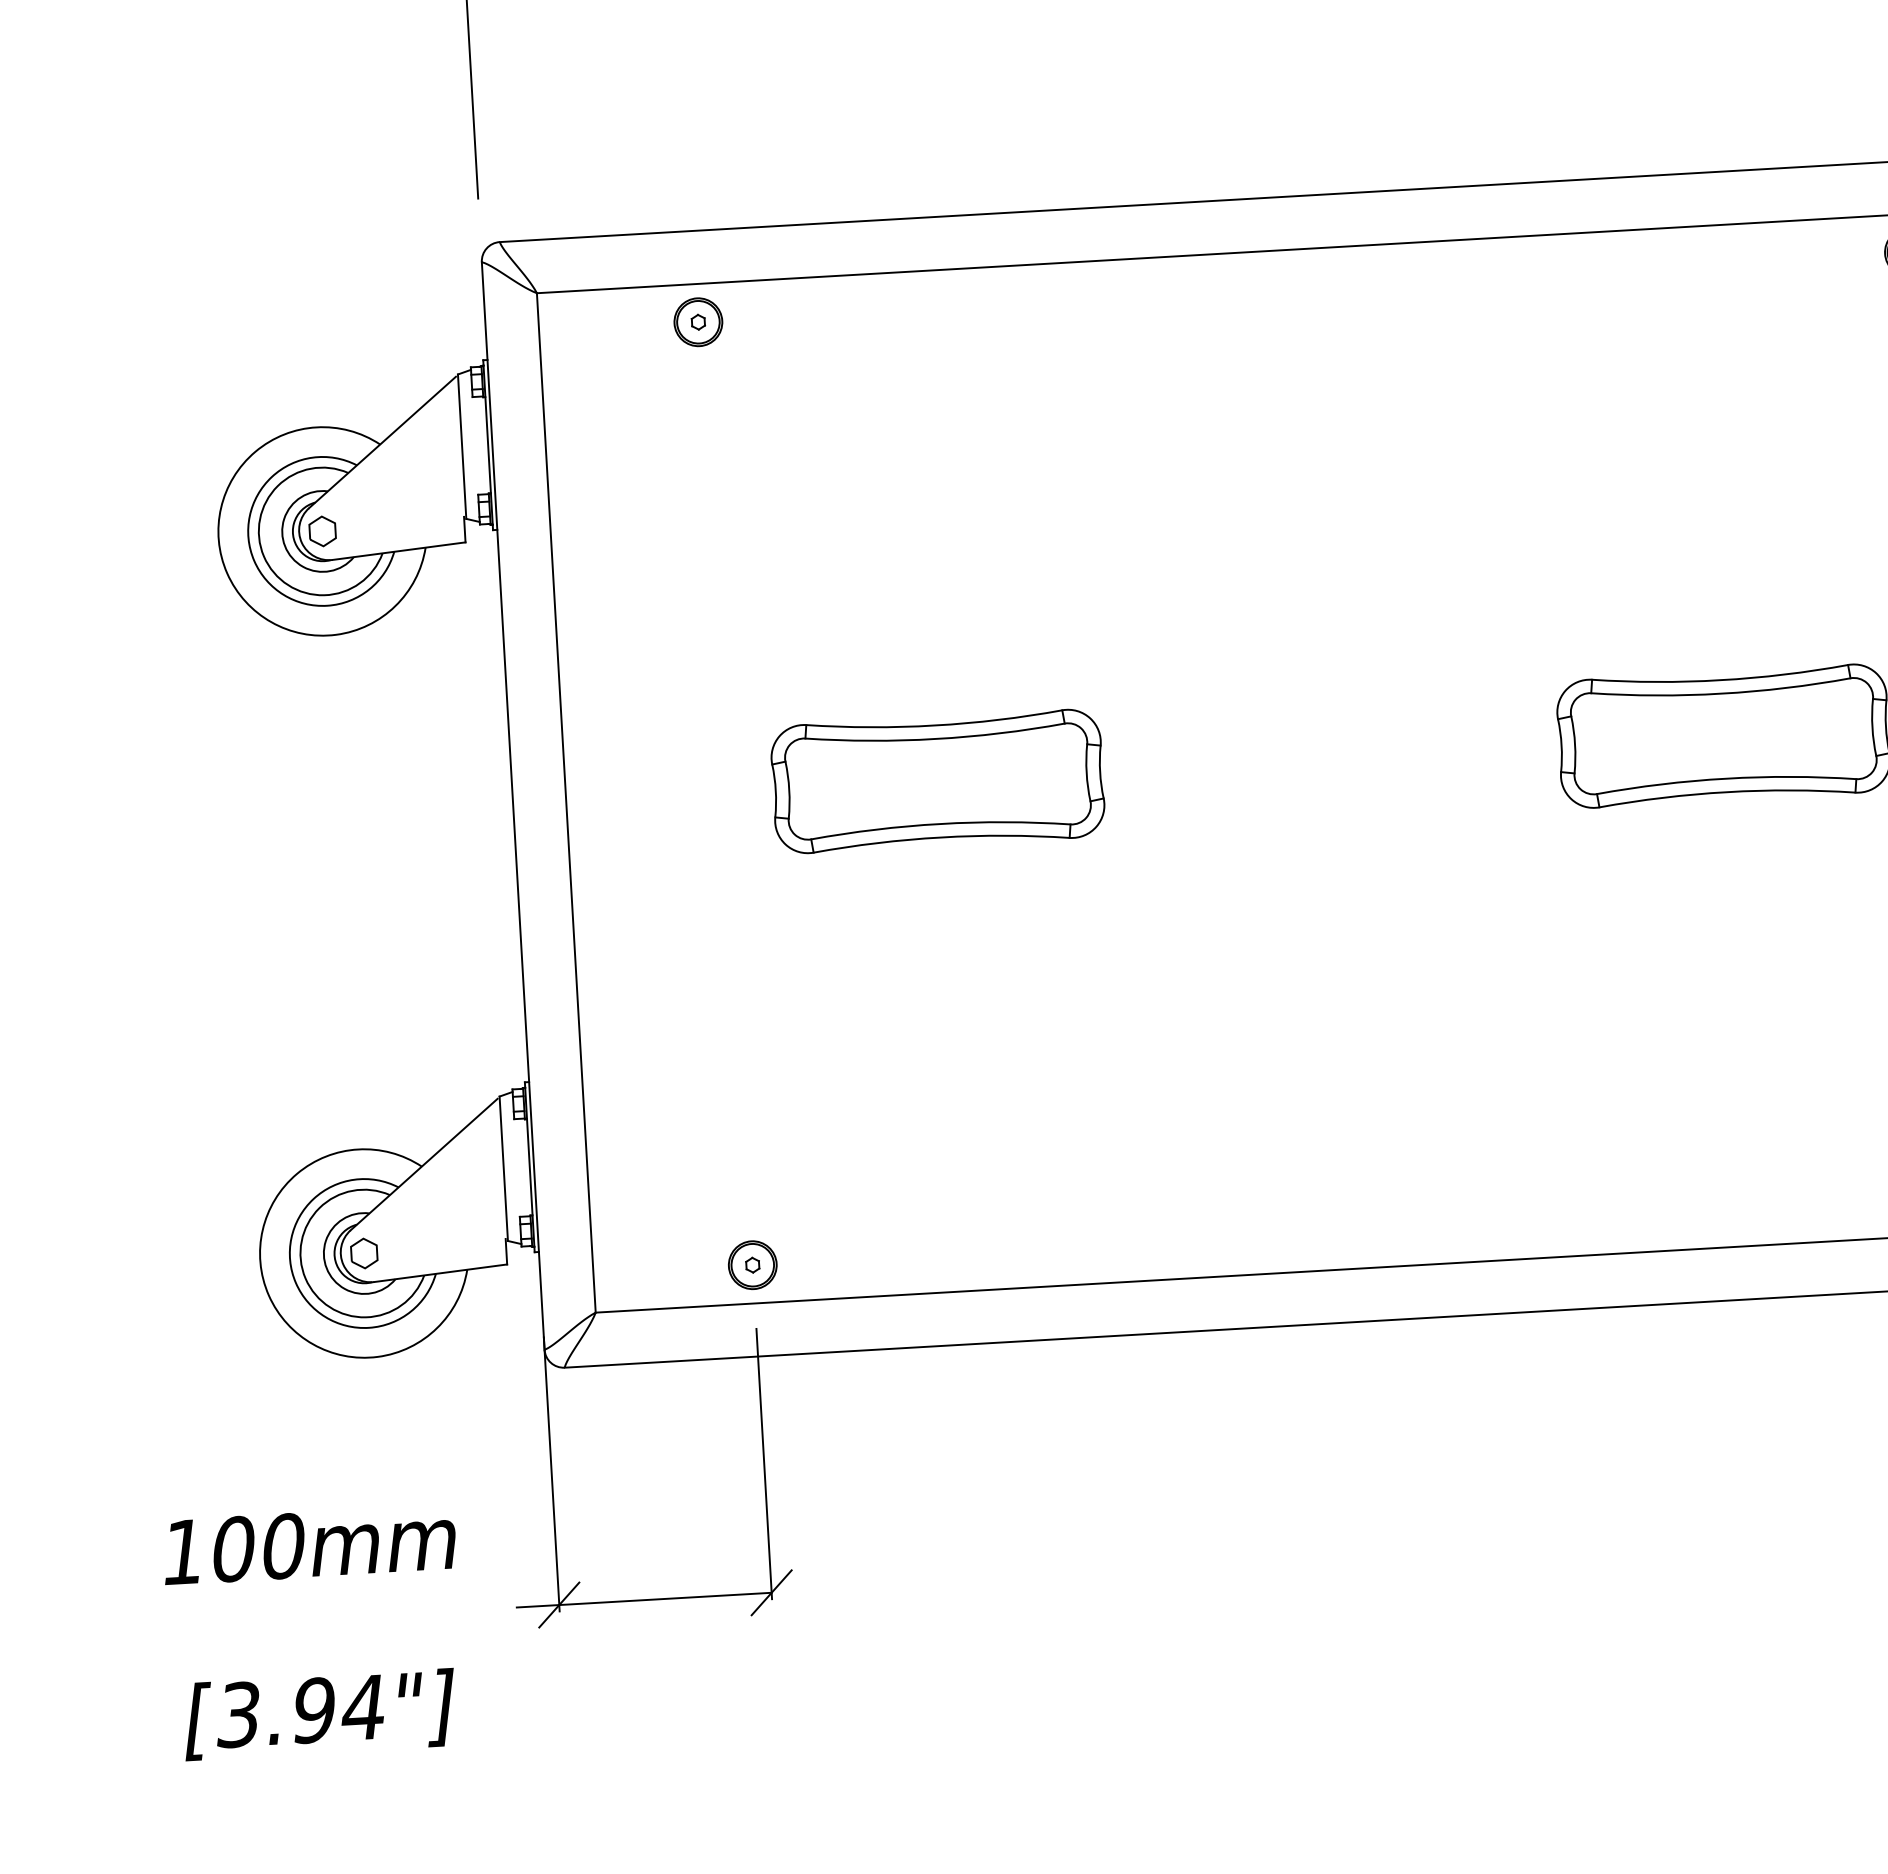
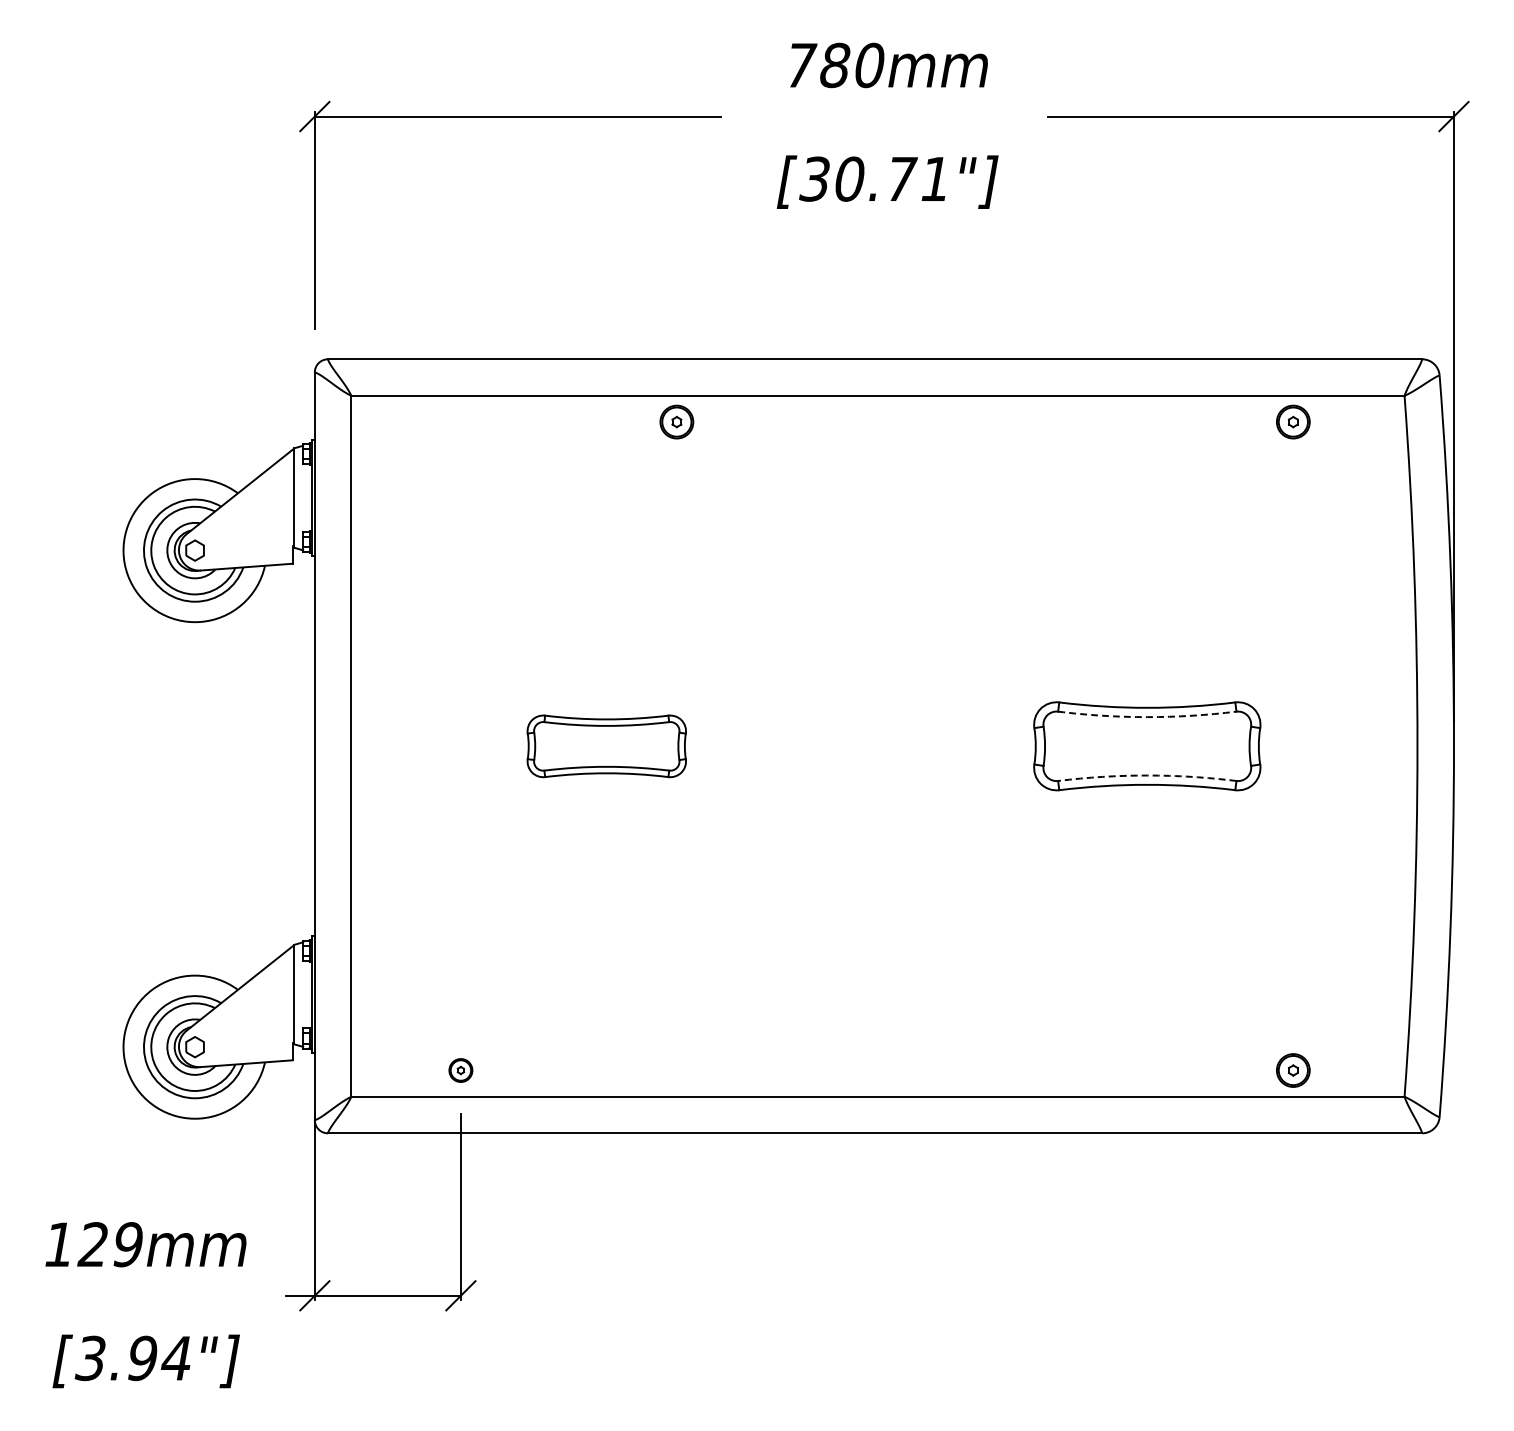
part: (697, 321) -> (676, 421), moved
arc: (1721, 694) -> (1147, 717), solid -> dashed
arc: (1726, 778) -> (1147, 775), solid -> dashed
part: (937, 781) -> (606, 746), size x0.7
part: (752, 1265) -> (460, 1070), size x0.7
text: (256, 1547) -> (109, 1244), 100mm -> 129mm

